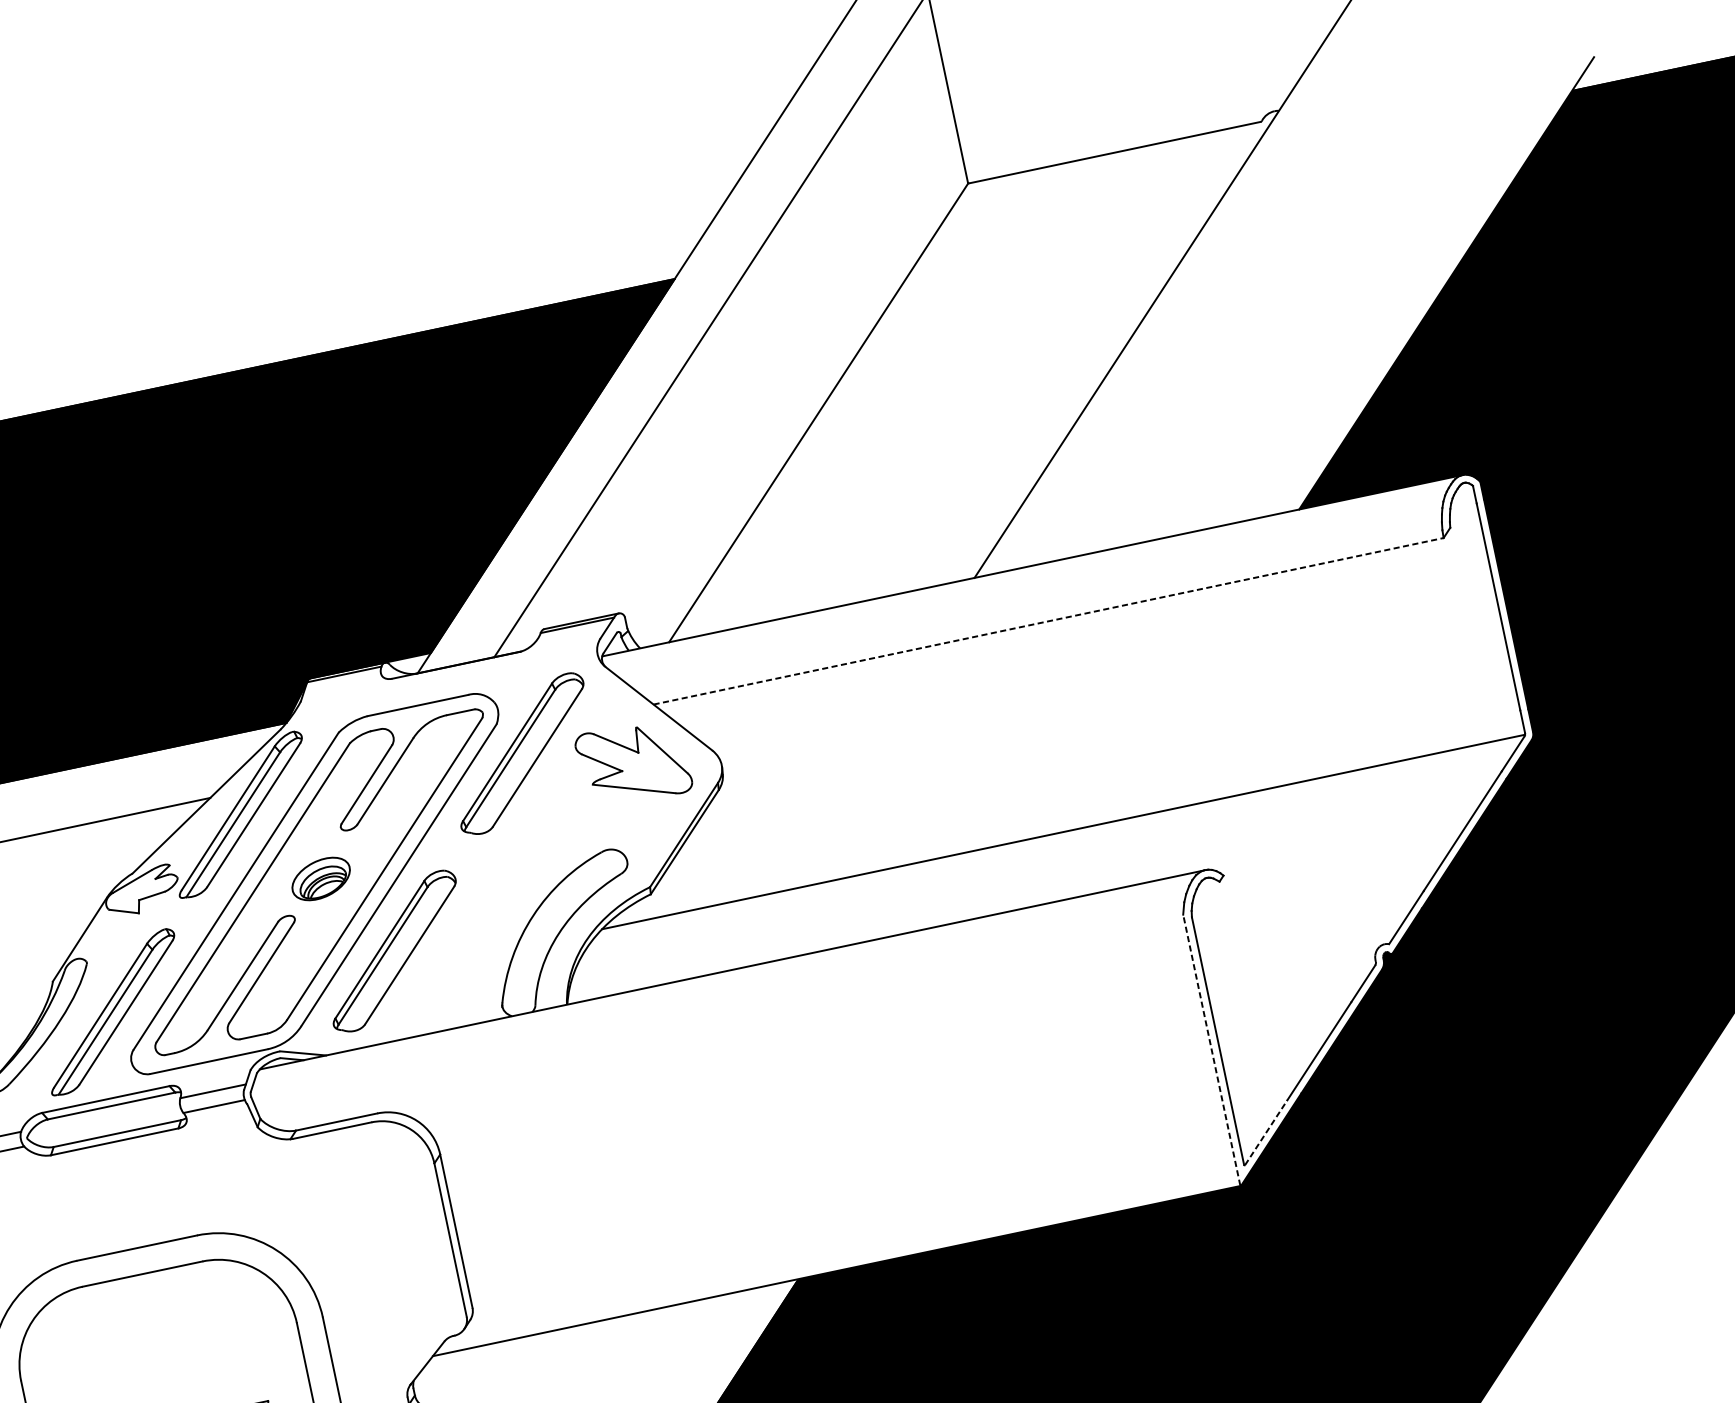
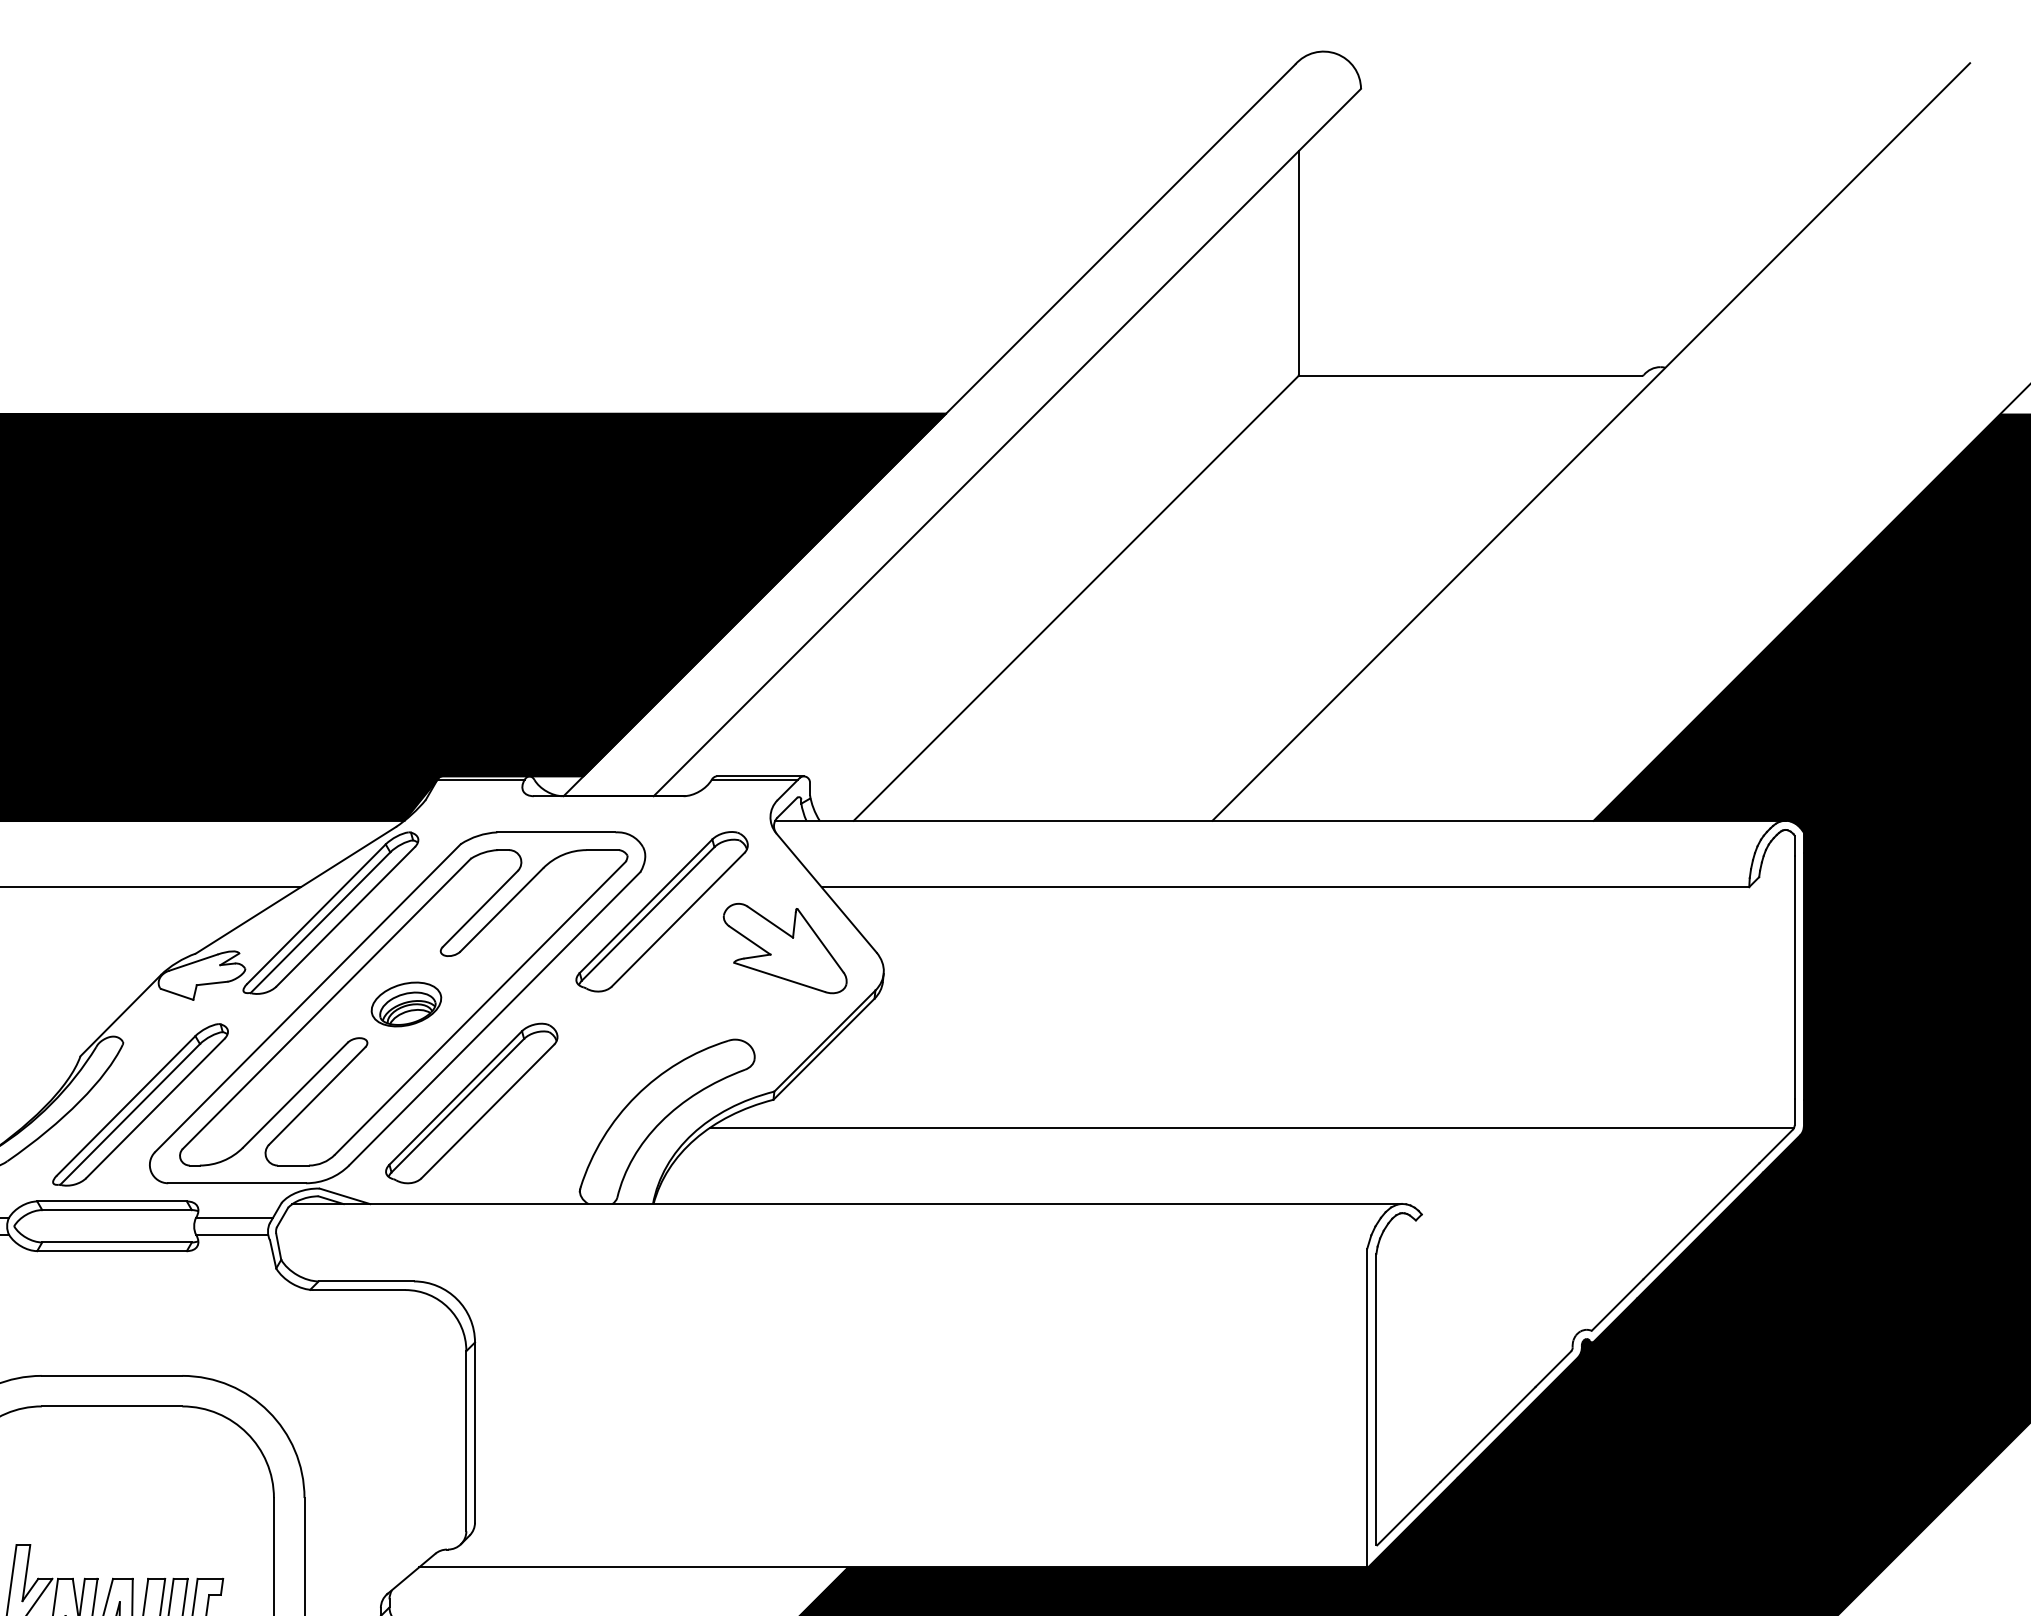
line: (1048, 621) -> (1285, 887), dashed -> solid
line: (1211, 1049) -> (1367, 1407), dashed -> solid
line: (1265, 1132) -> (1408, 1513), dashed -> solid

